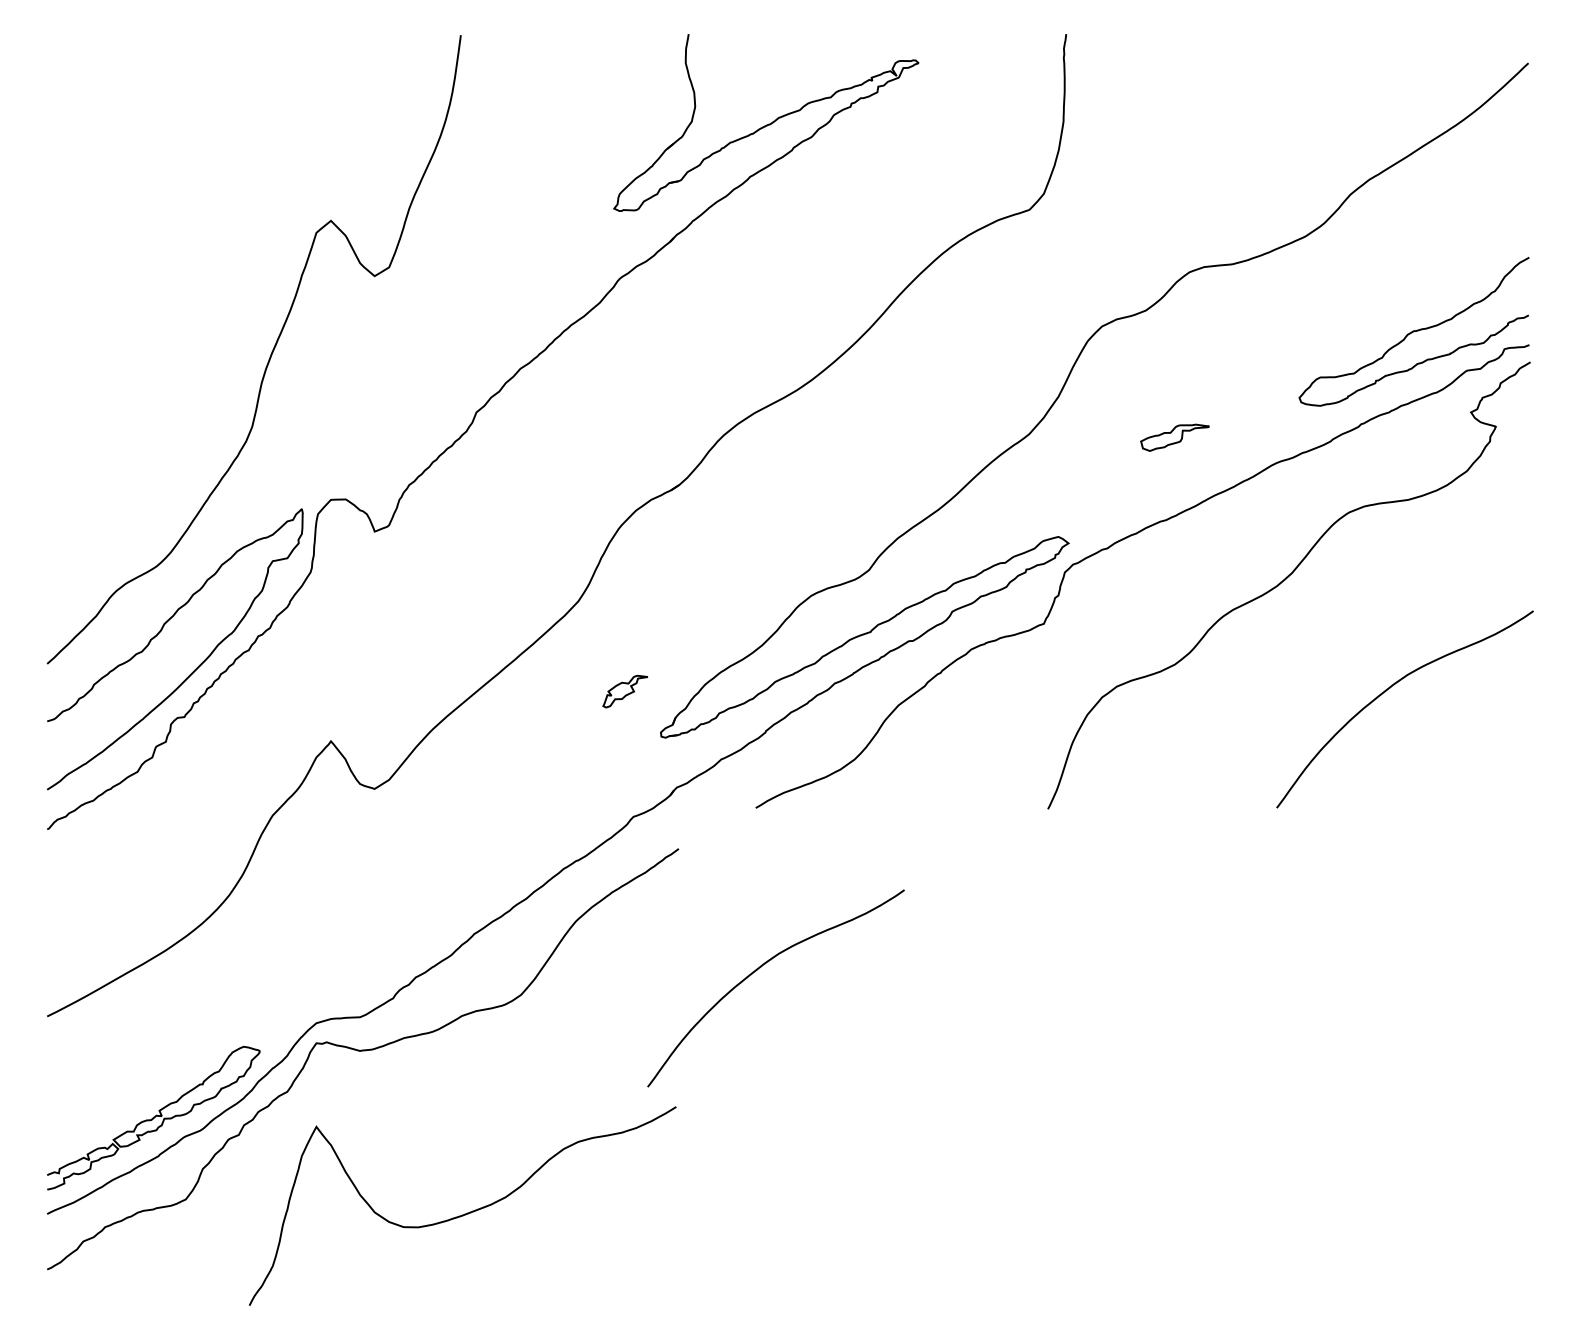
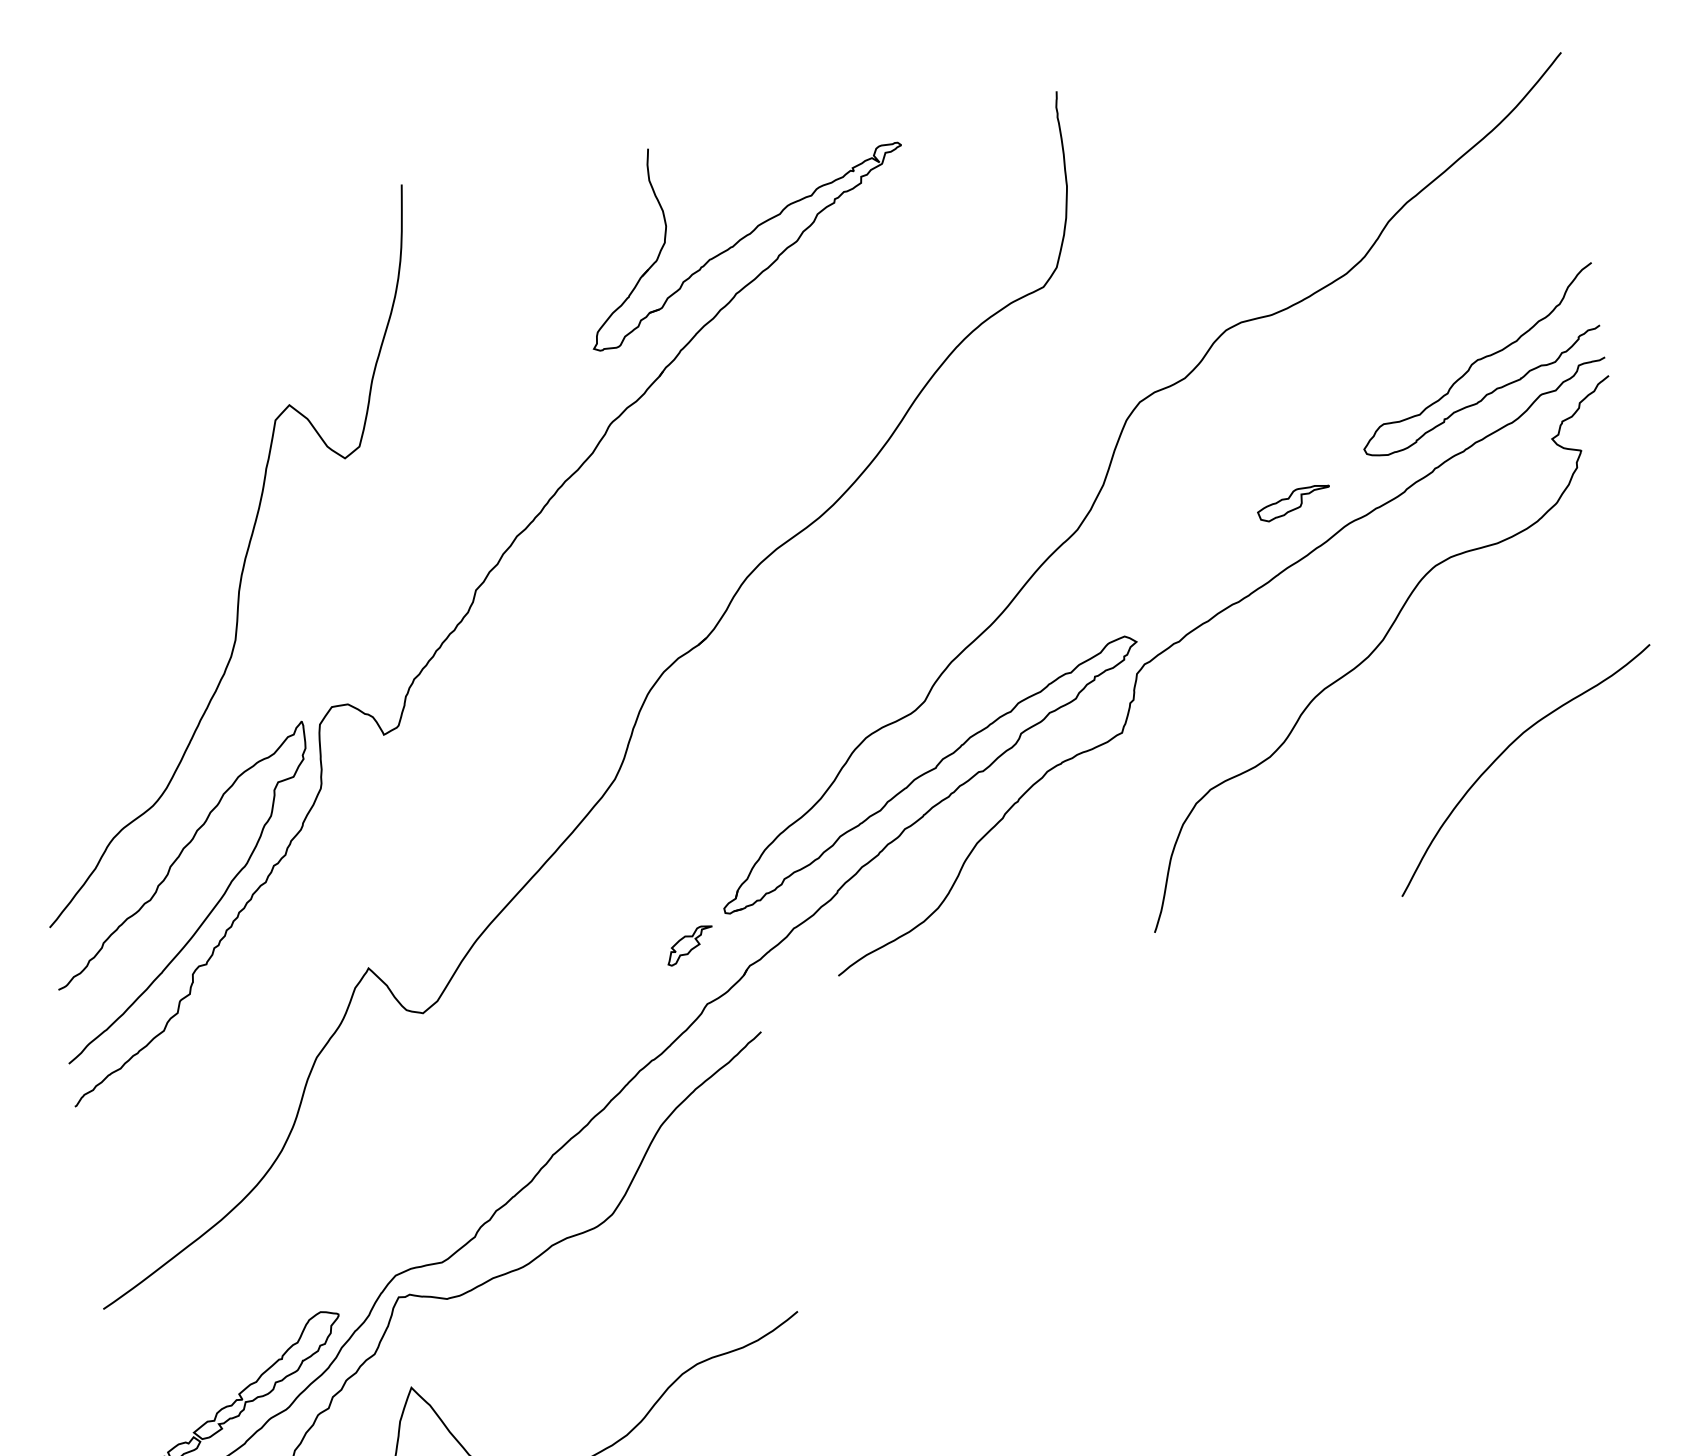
part: (1174, 437) -> (1293, 503), moved
part: (624, 691) -> (689, 945), moved
curve: (760, 968) -> (867, 1148), removed

